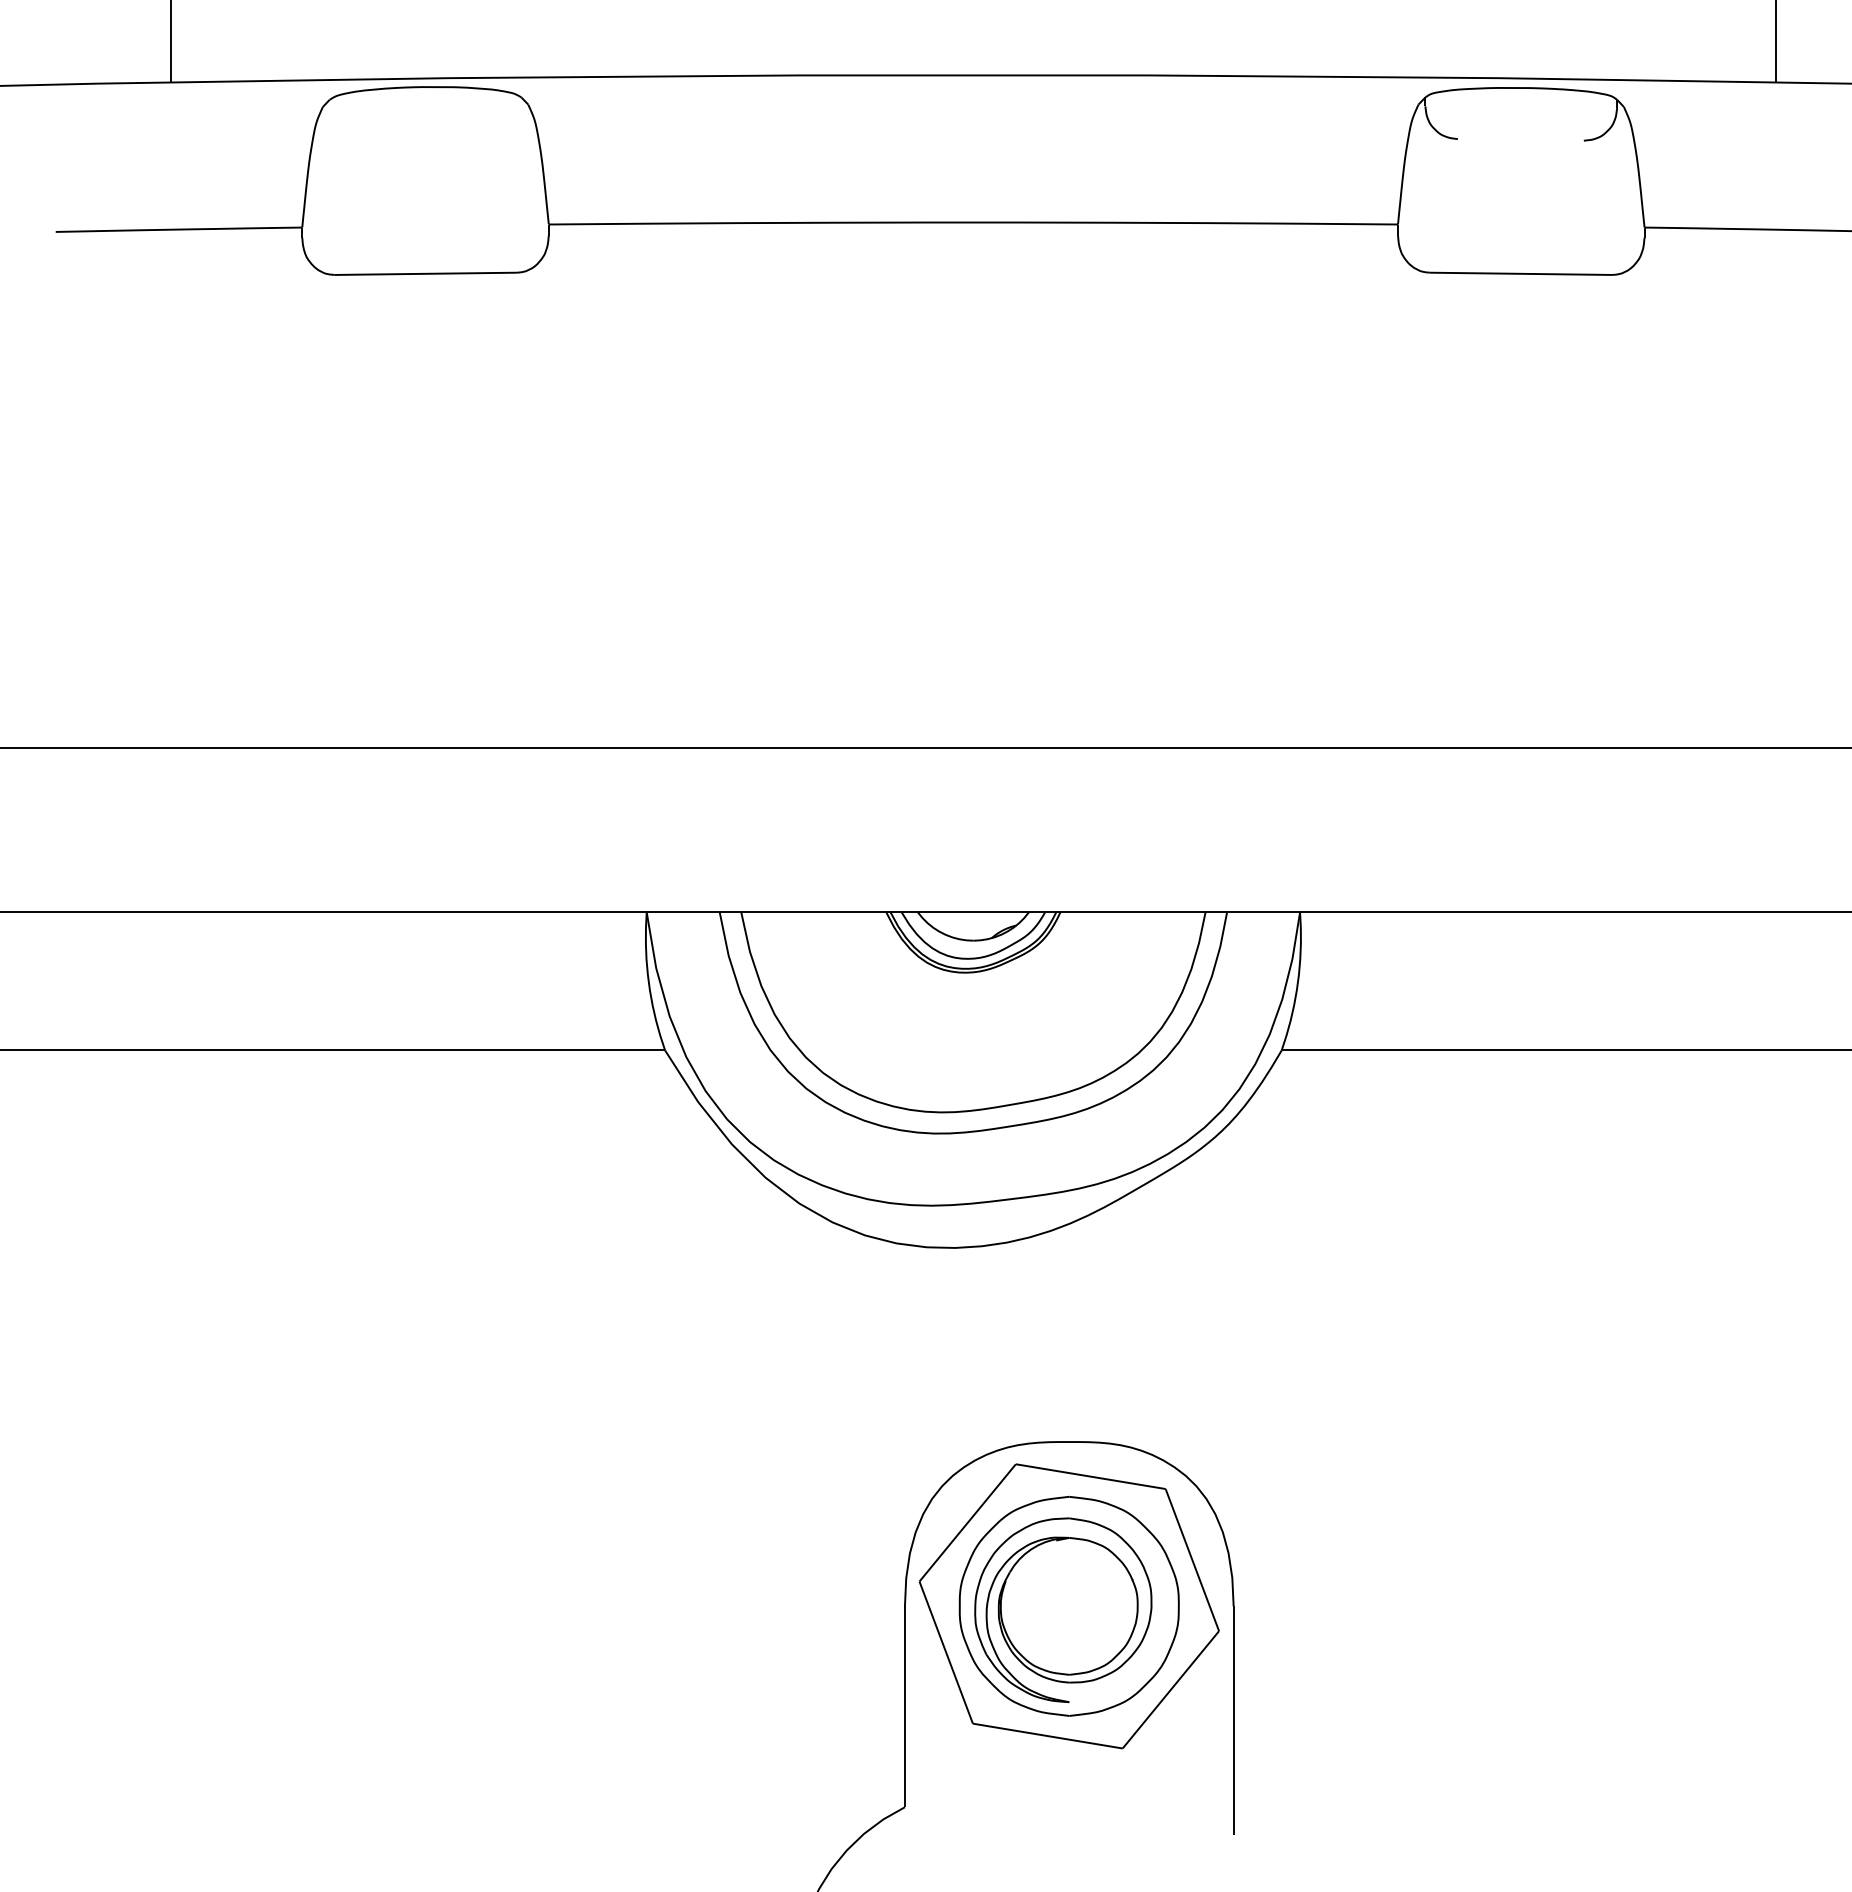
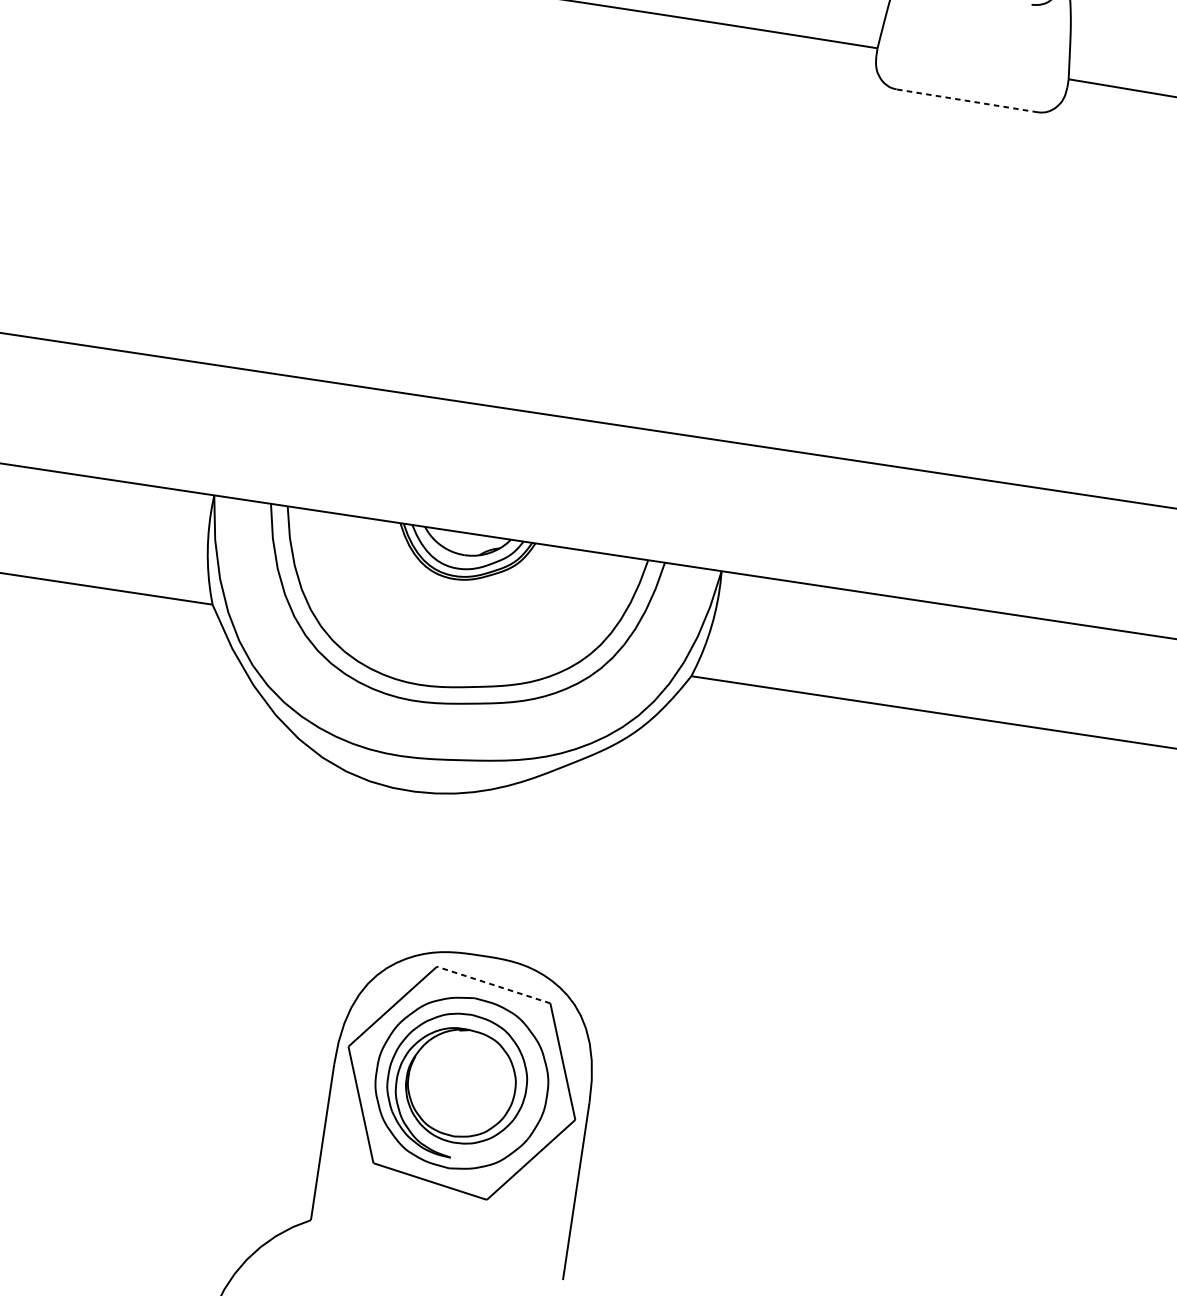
line: (1520, 273) -> (967, 100), solid -> dashed
line: (1090, 1476) -> (493, 984), solid -> dashed

